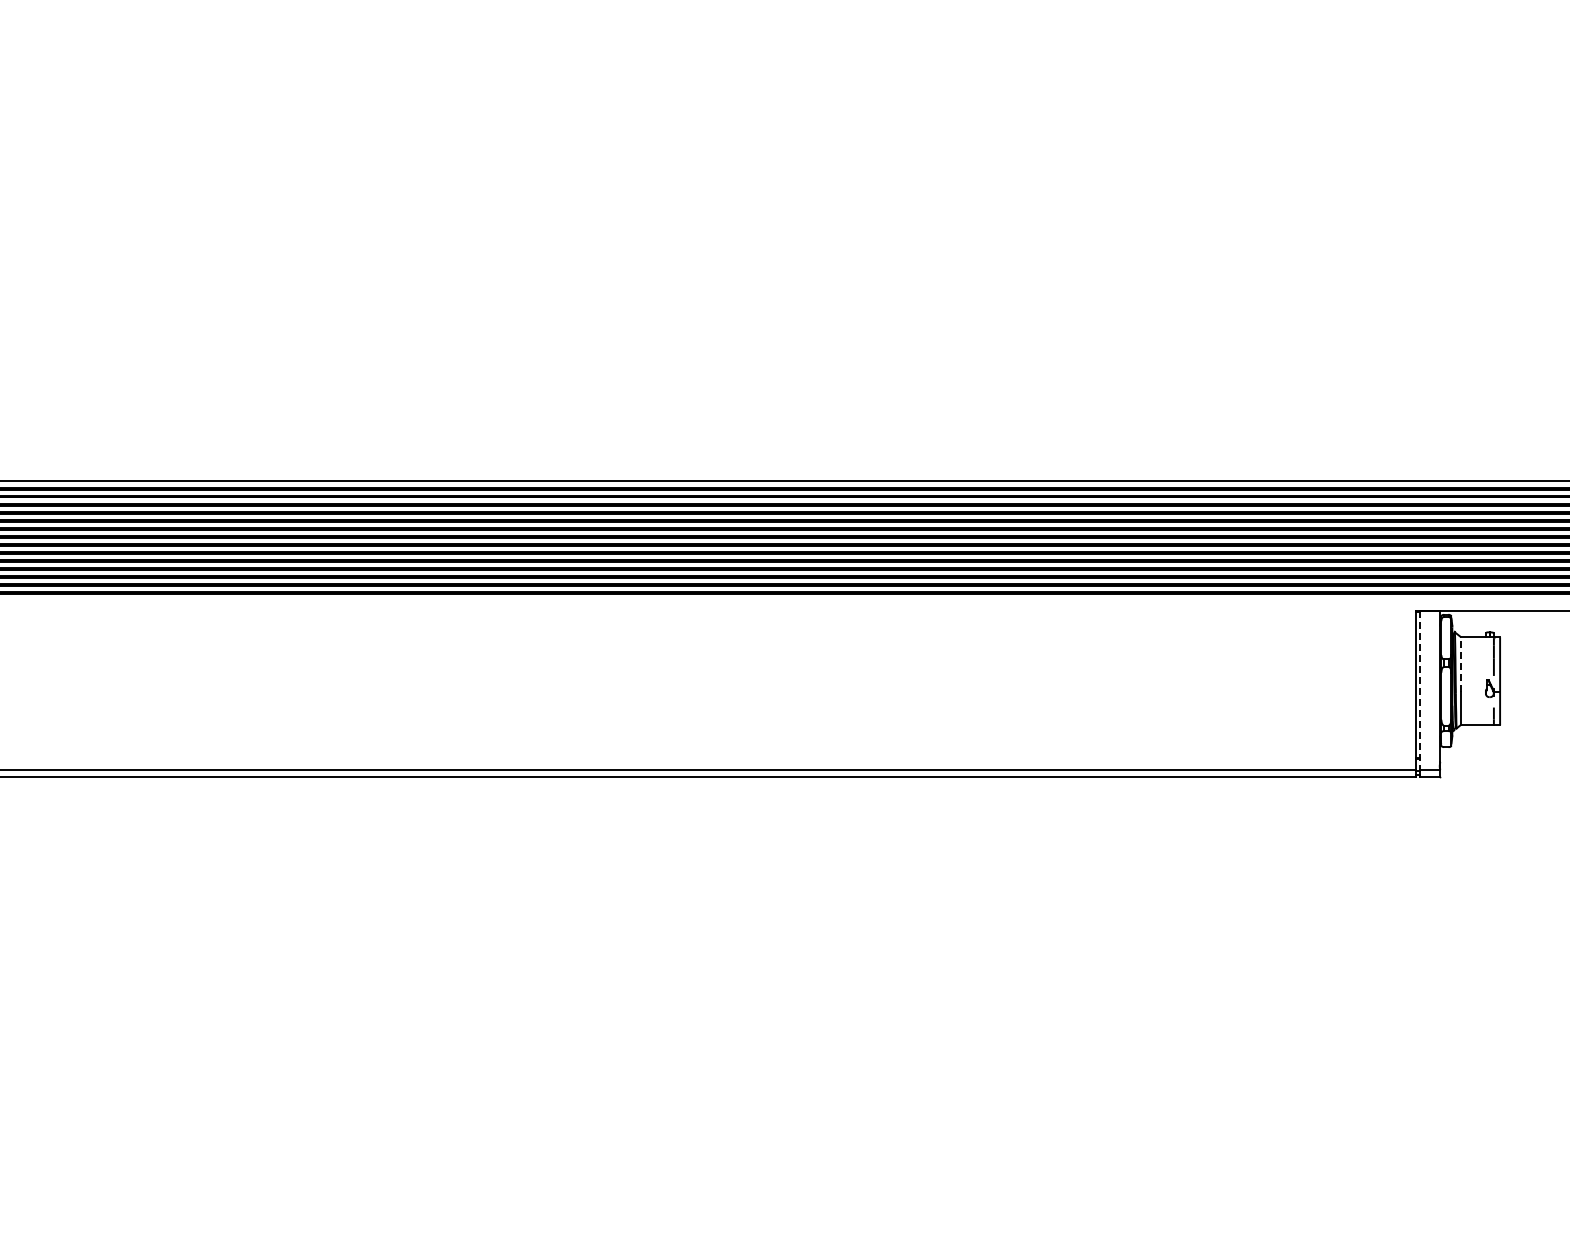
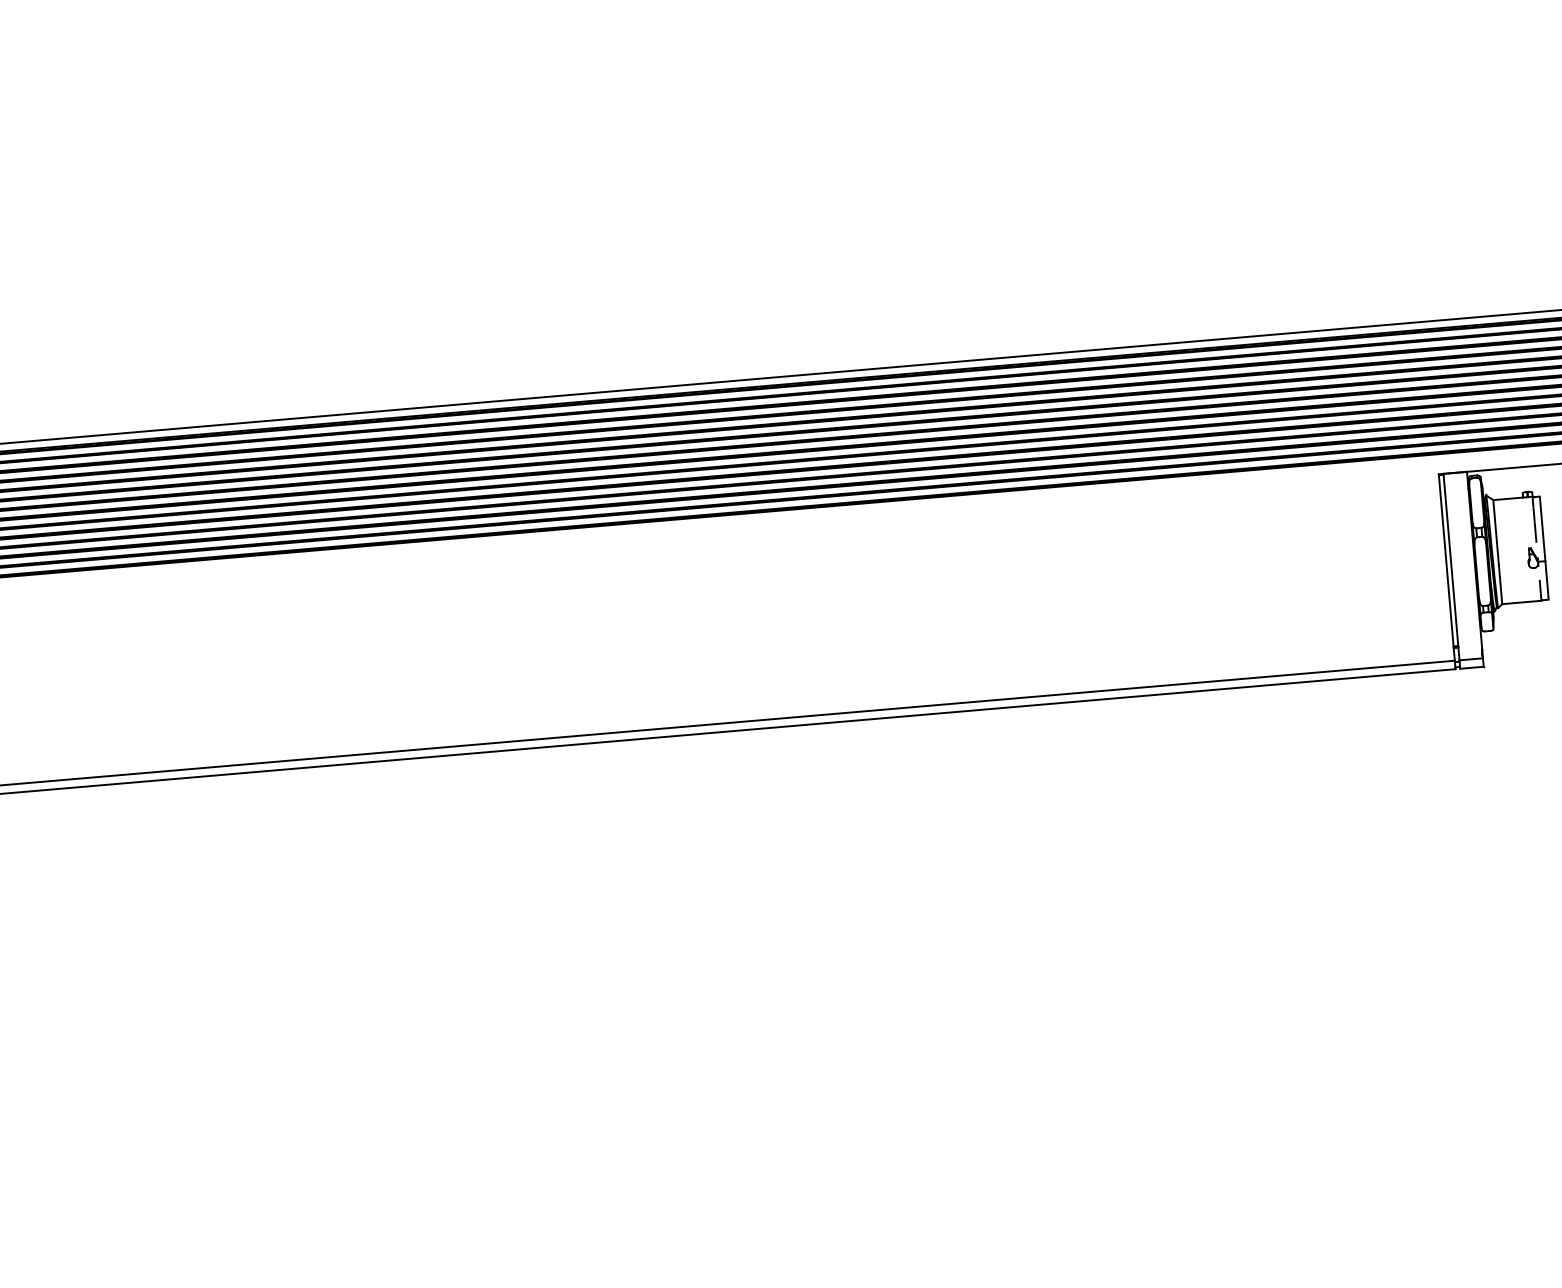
line: (1460, 664) -> (1496, 532), dashed -> solid
line: (1420, 690) -> (1451, 567), dashed -> solid

